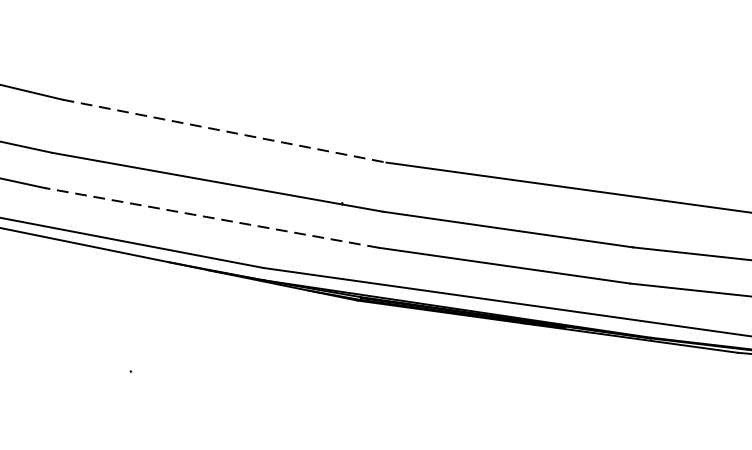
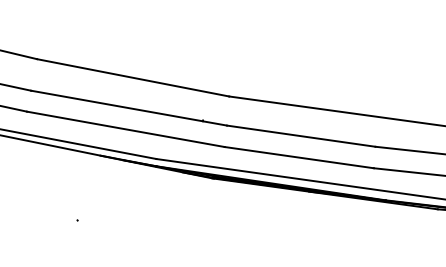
line: (225, 130) -> (133, 77), dashed -> solid
line: (211, 218) -> (125, 129), dashed -> solid

